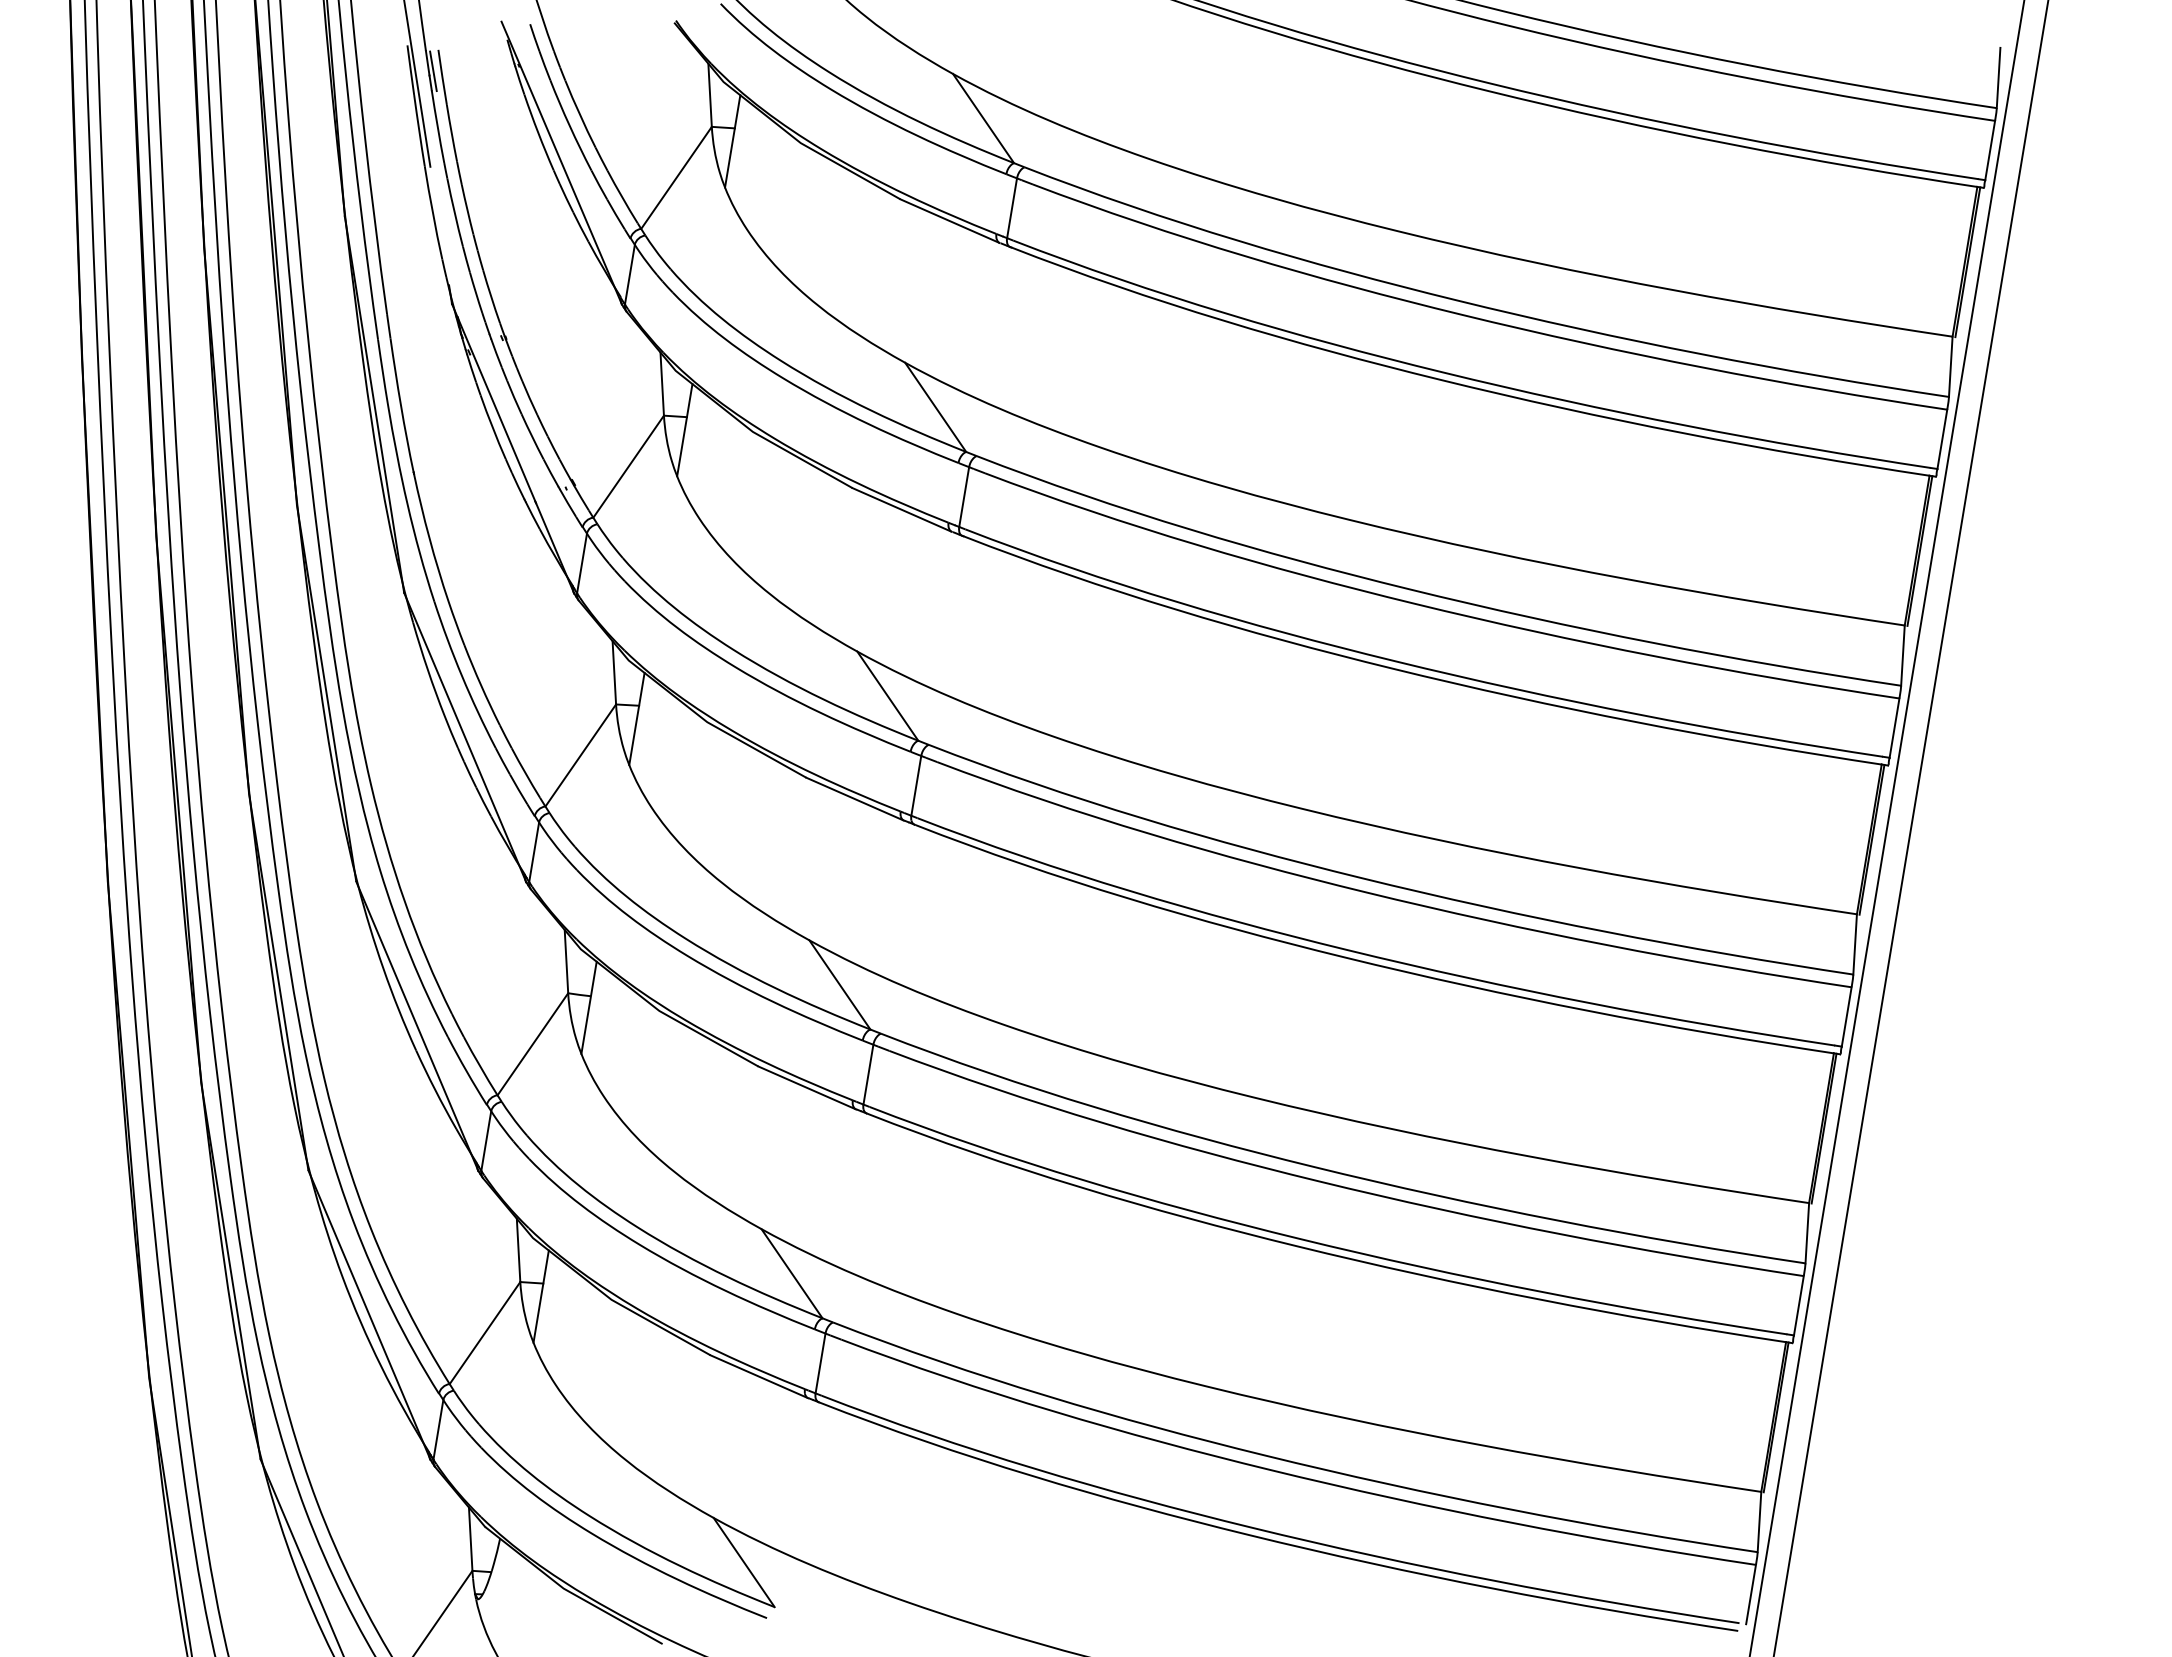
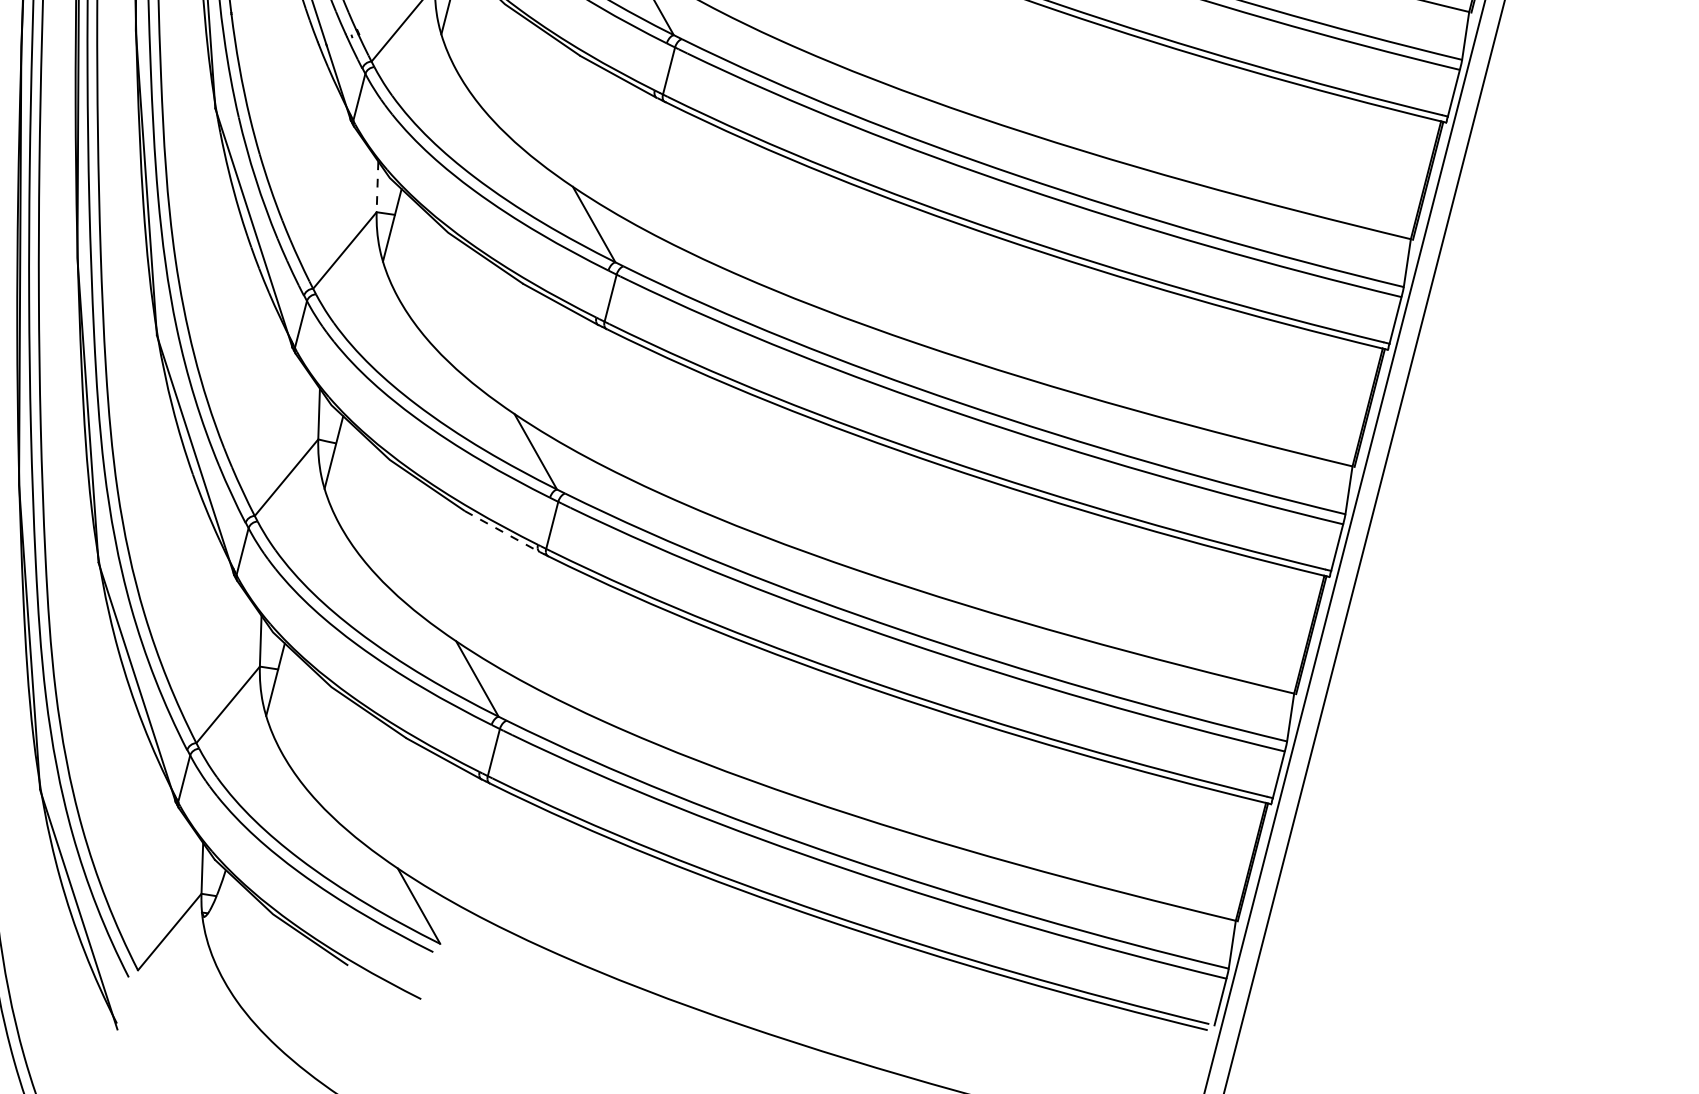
line: (614, 672) -> (377, 186), solid -> dashed
line: (807, 1088) -> (502, 532), solid -> dashed

